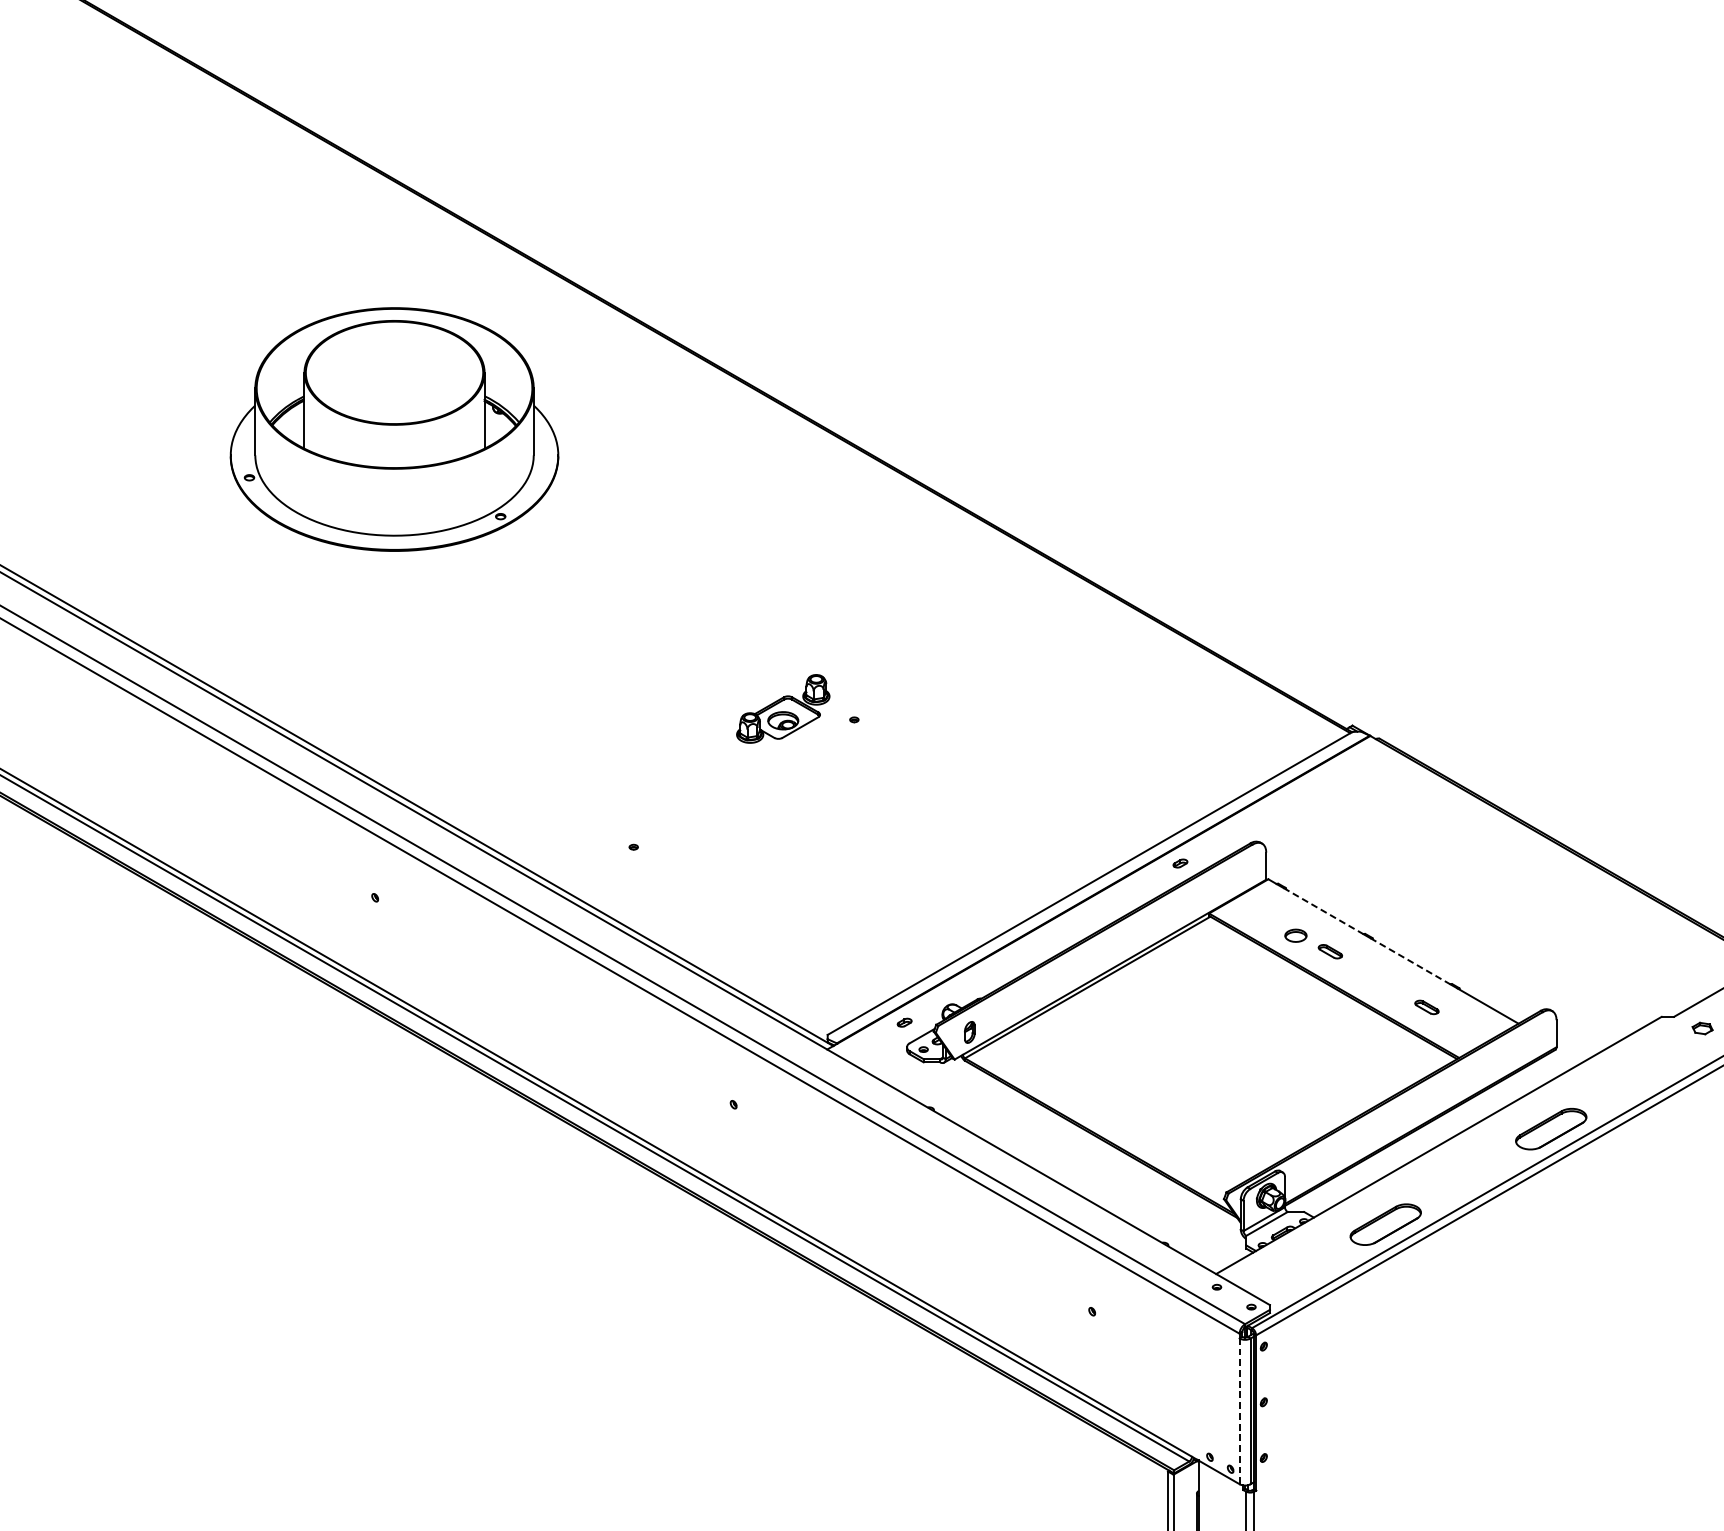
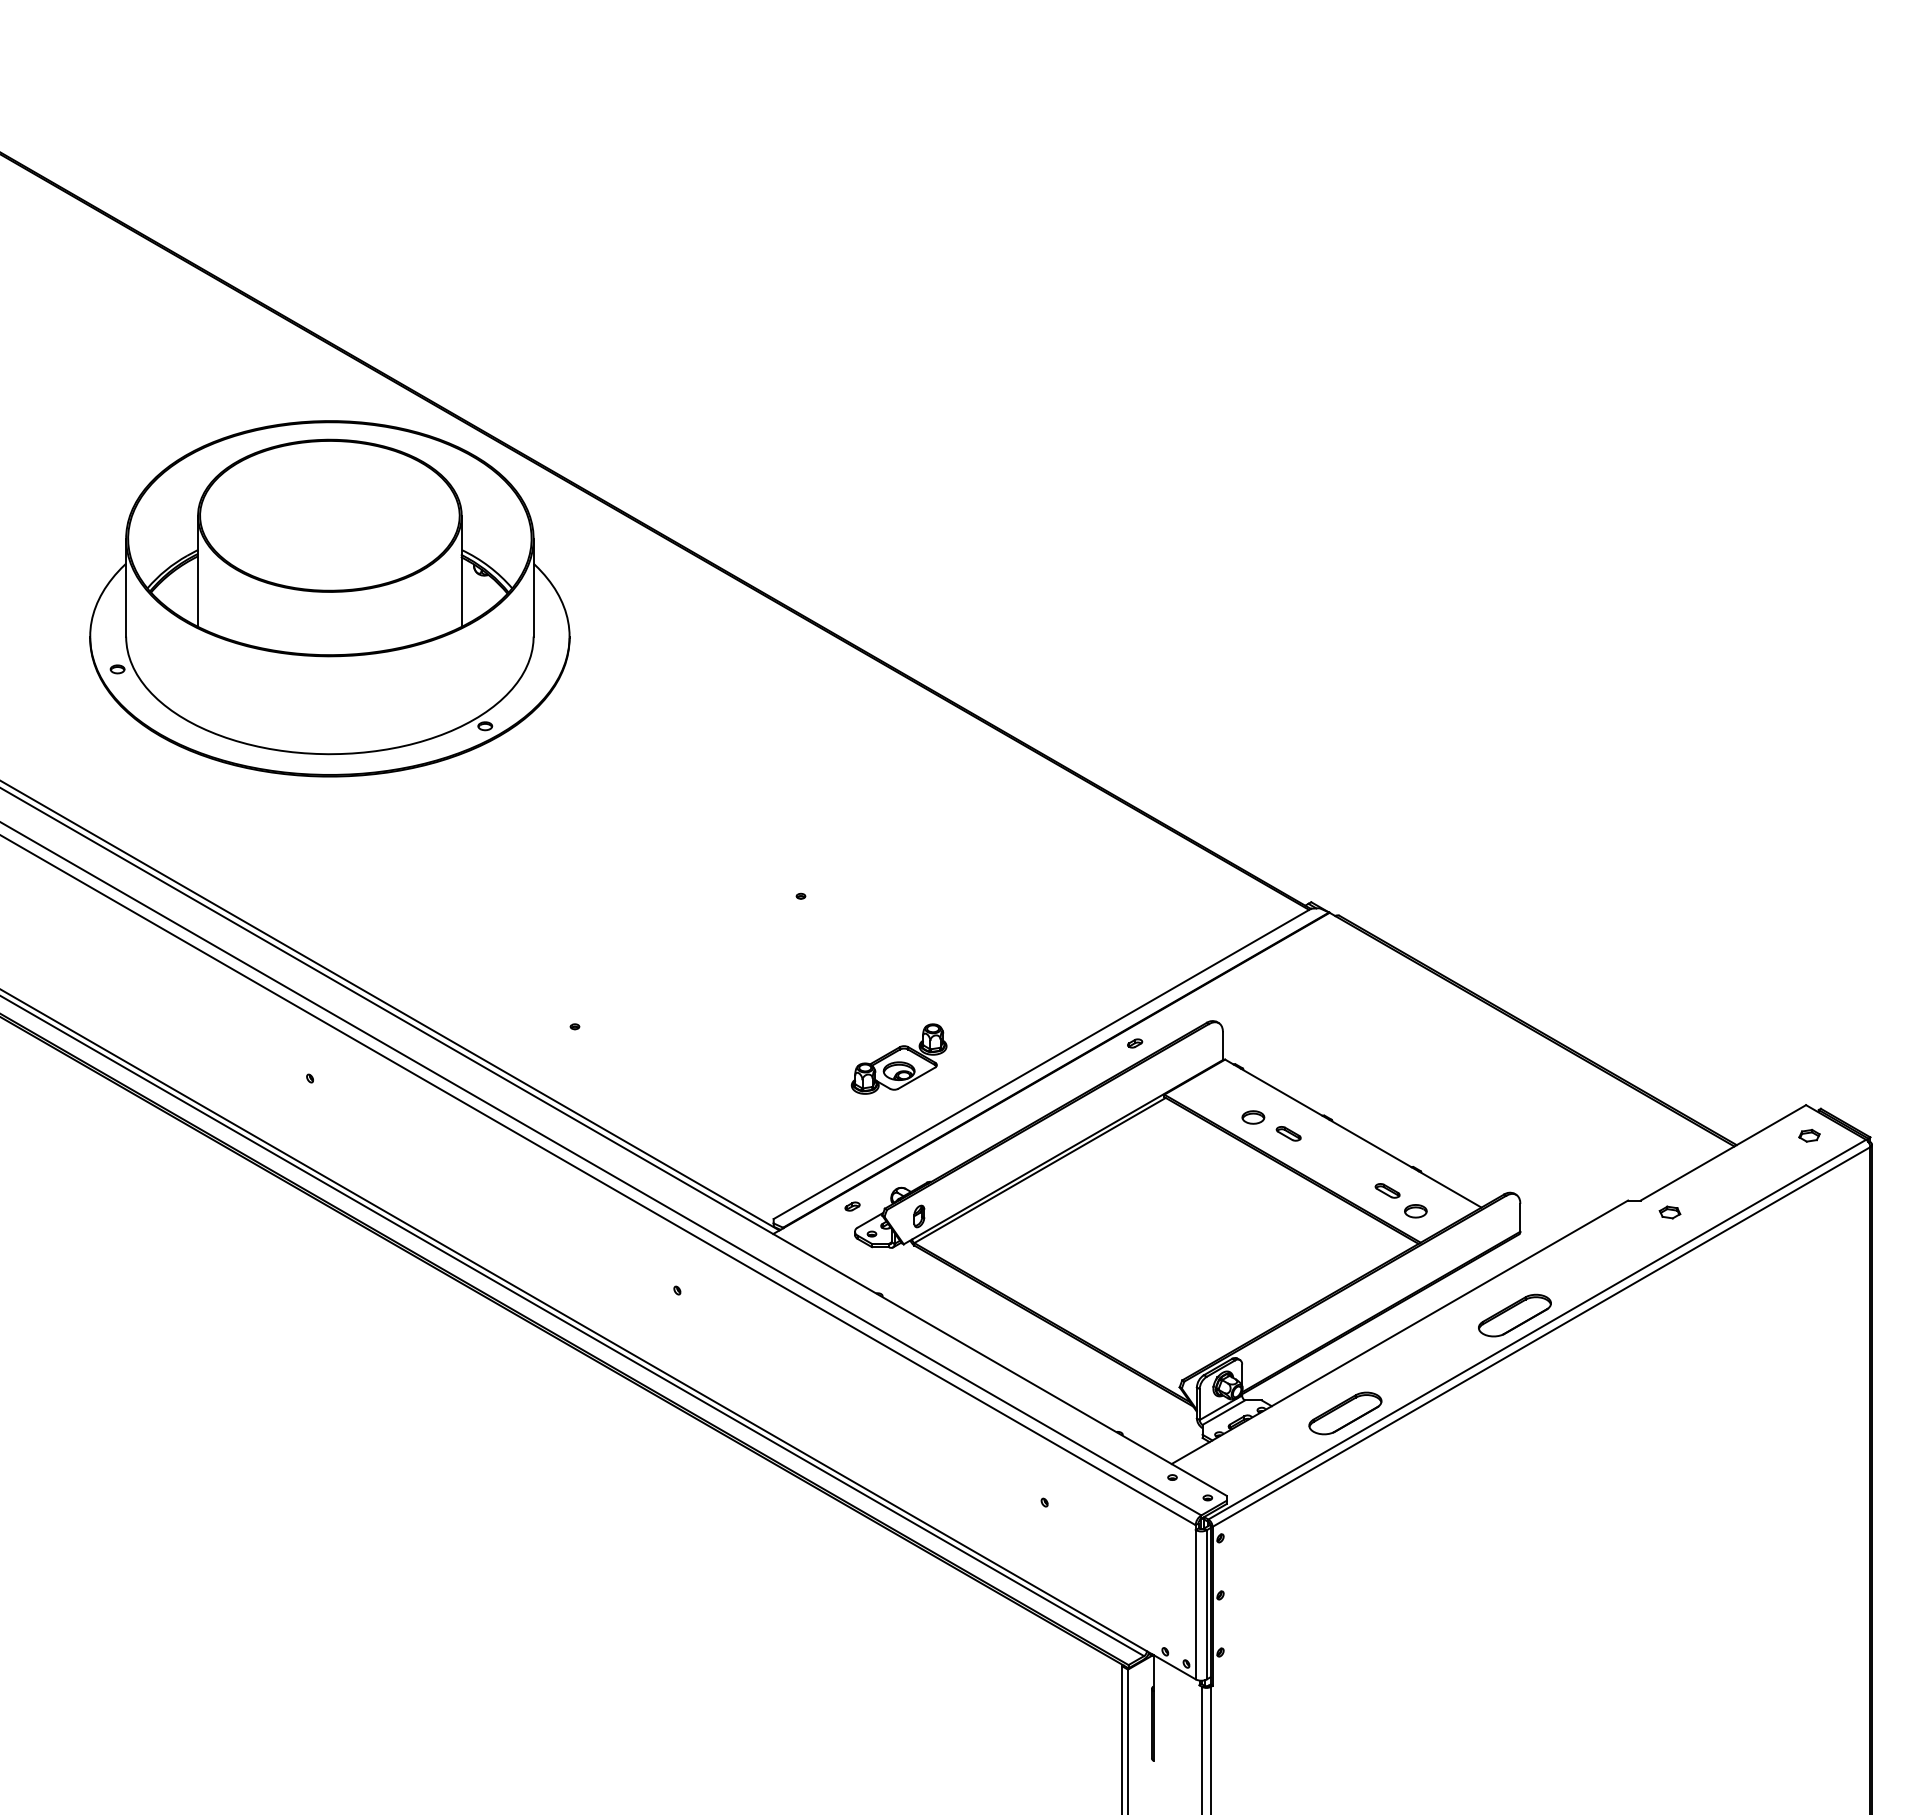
part: (394, 429) -> (329, 598), size x1.43
part: (782, 708) -> (898, 1058), moved
line: (1324, 911) -> (1282, 1092), dashed -> solid
line: (1411, 961) -> (1371, 1143), dashed -> solid
part: (1454, 1027) -> (1415, 1211), added
line: (1239, 1411) -> (1195, 1604), dashed -> solid

